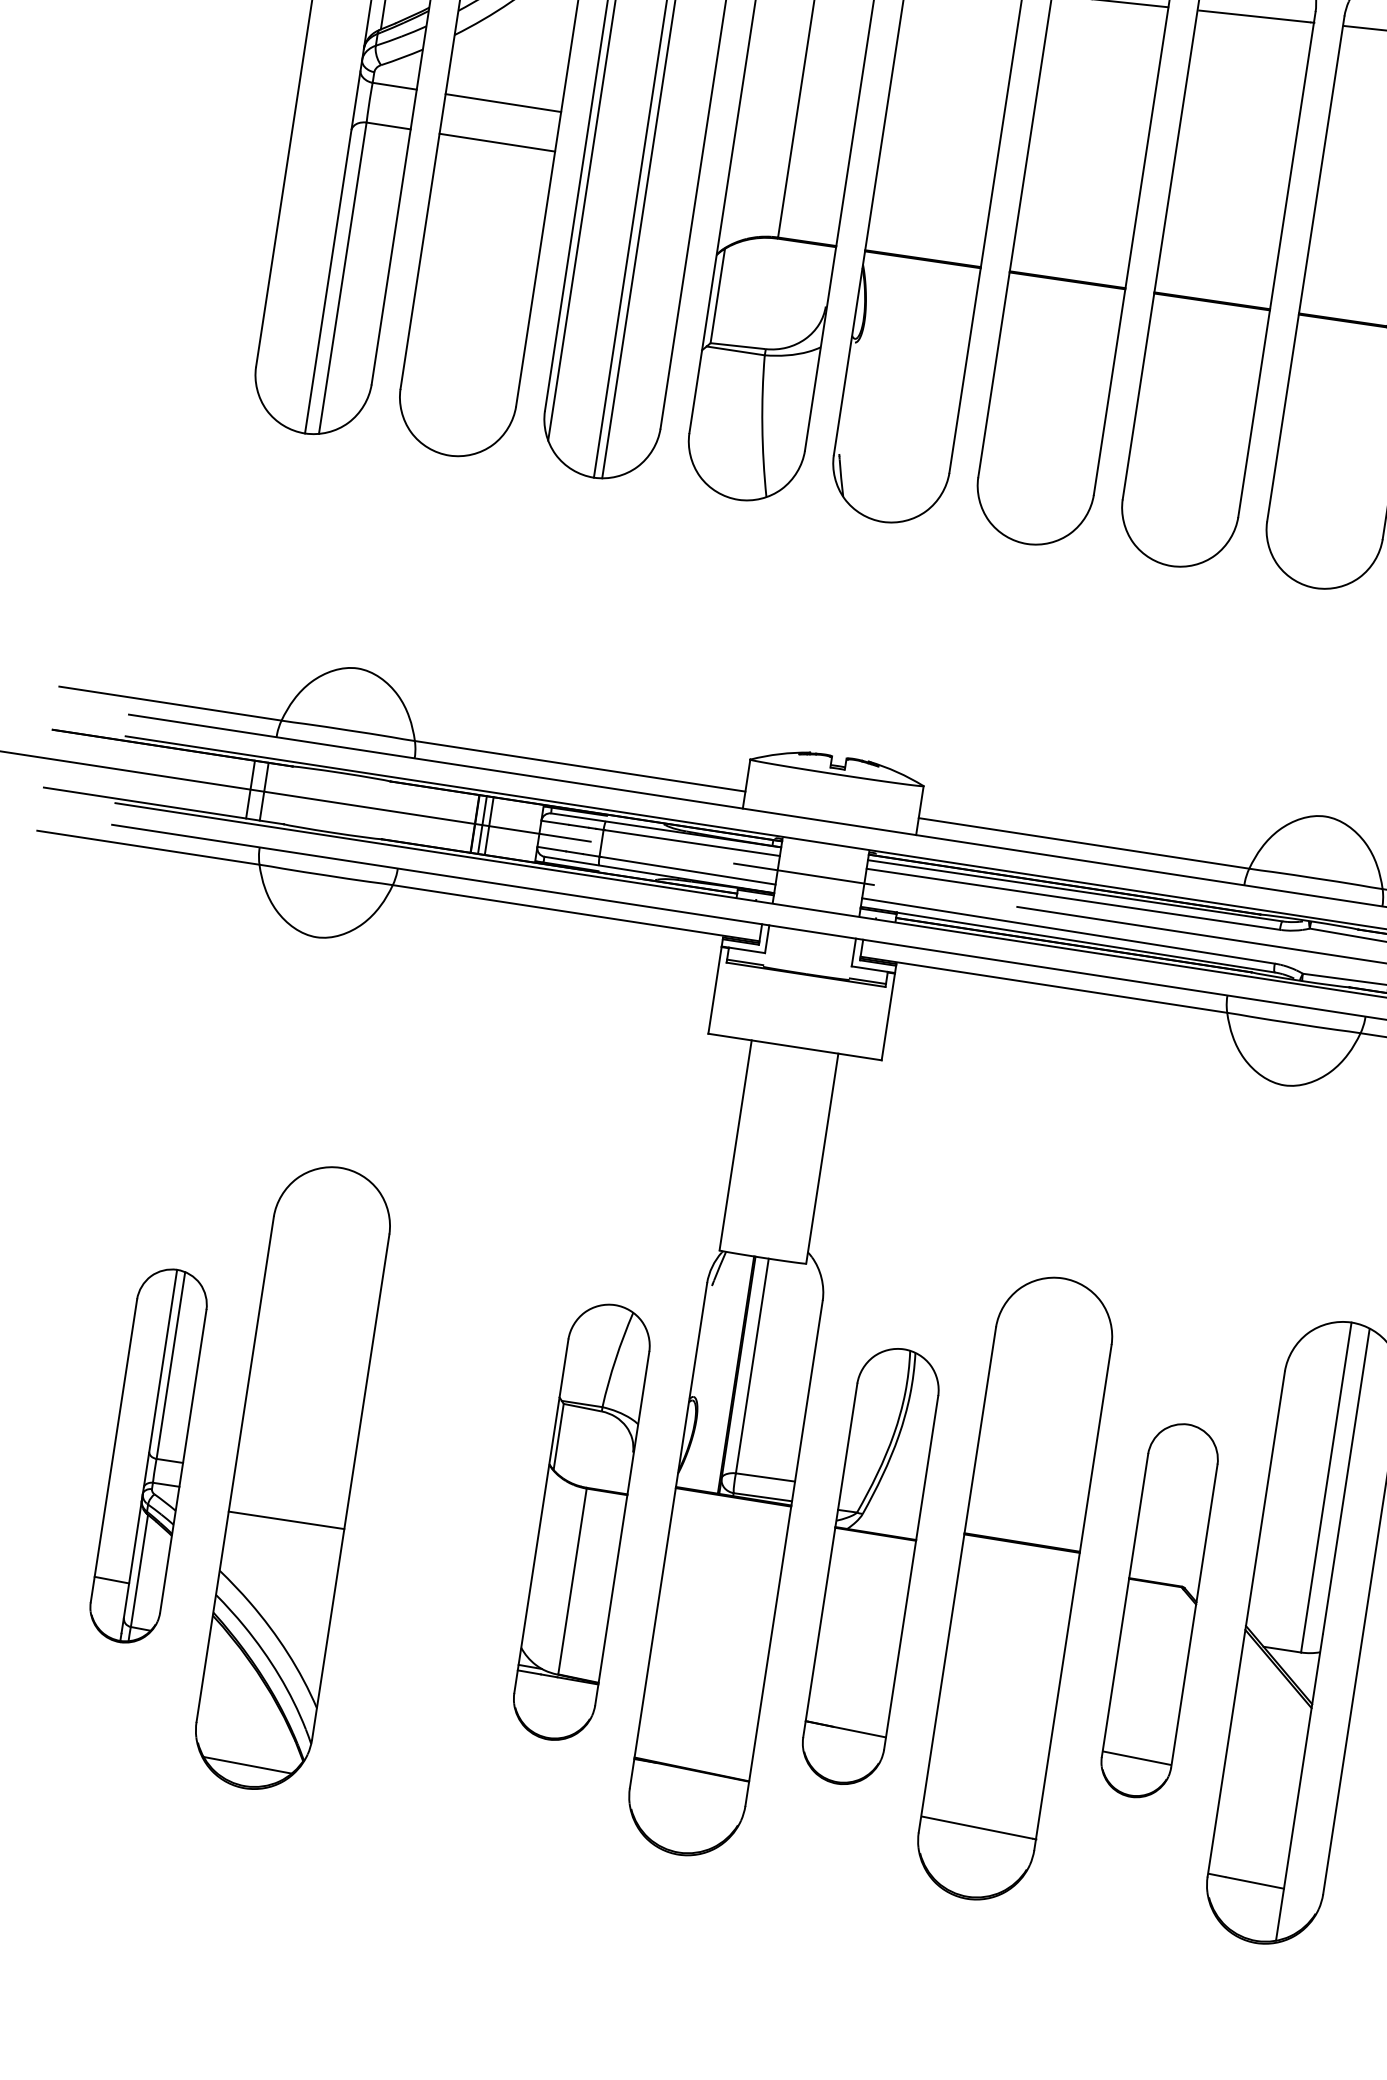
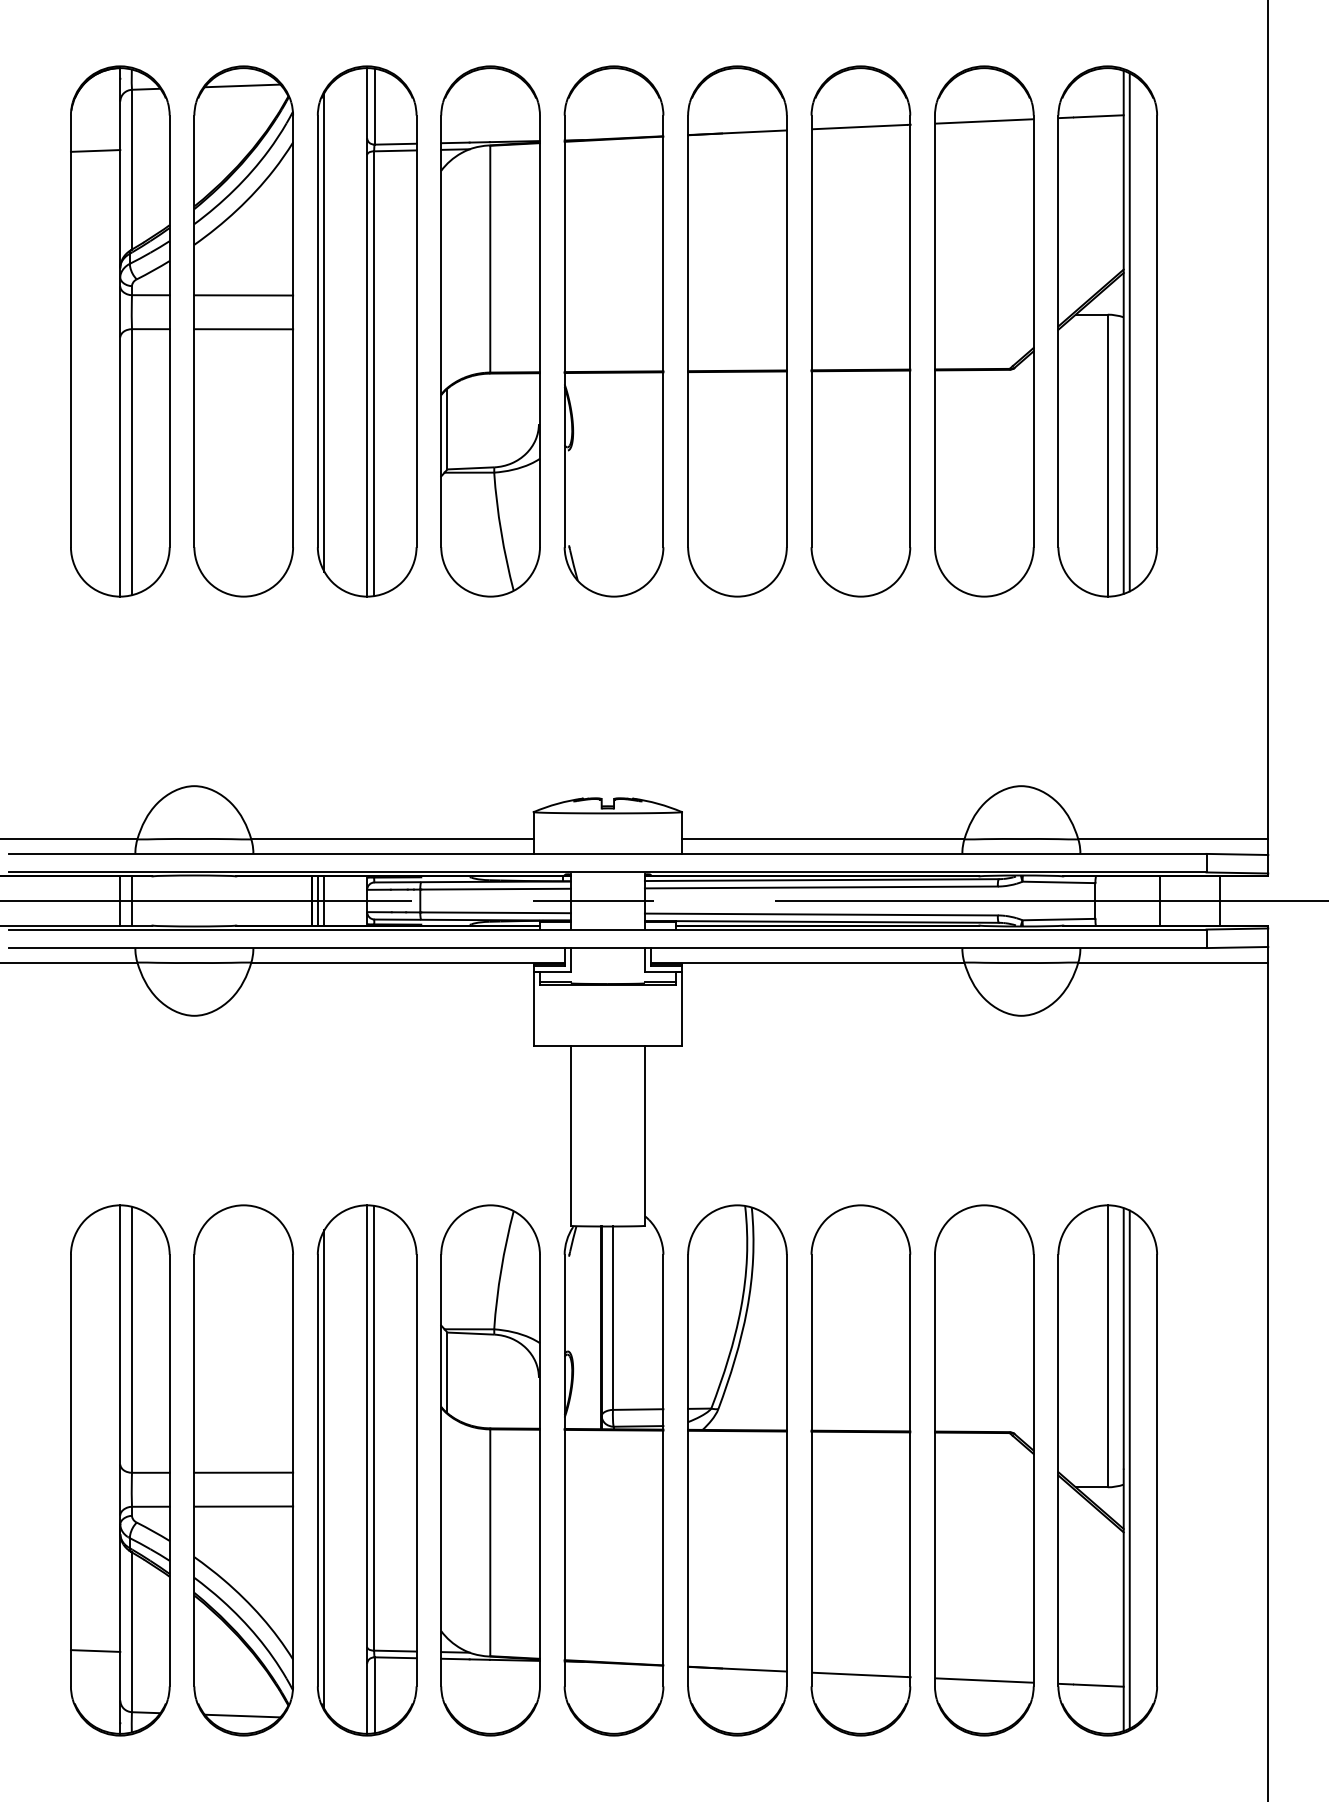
part: (148, 1456) -> (120, 1470), size x1.67
line: (292, 1480) -> (243, 1472), added
part: (437, 1500) -> (367, 1470), added
part: (581, 1522) -> (490, 1470), size x1.43
part: (870, 1566) -> (737, 1470), size x1.43
part: (1159, 1610) -> (984, 1470), size x1.67
line: (1329, 1635) -> (1129, 1469), added

